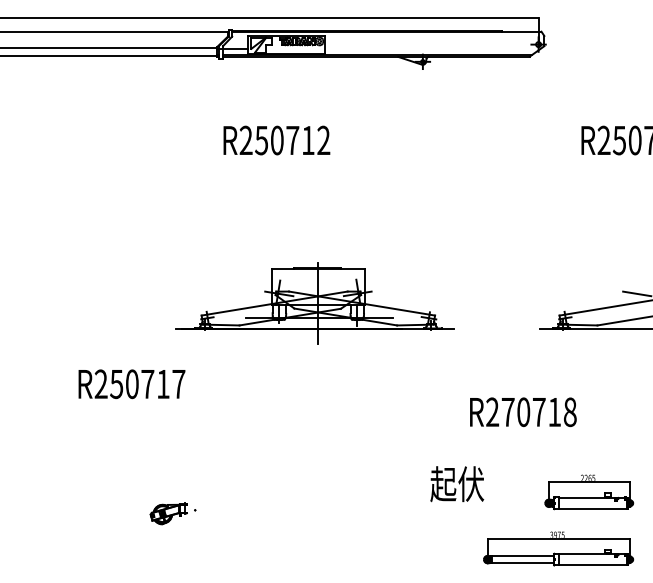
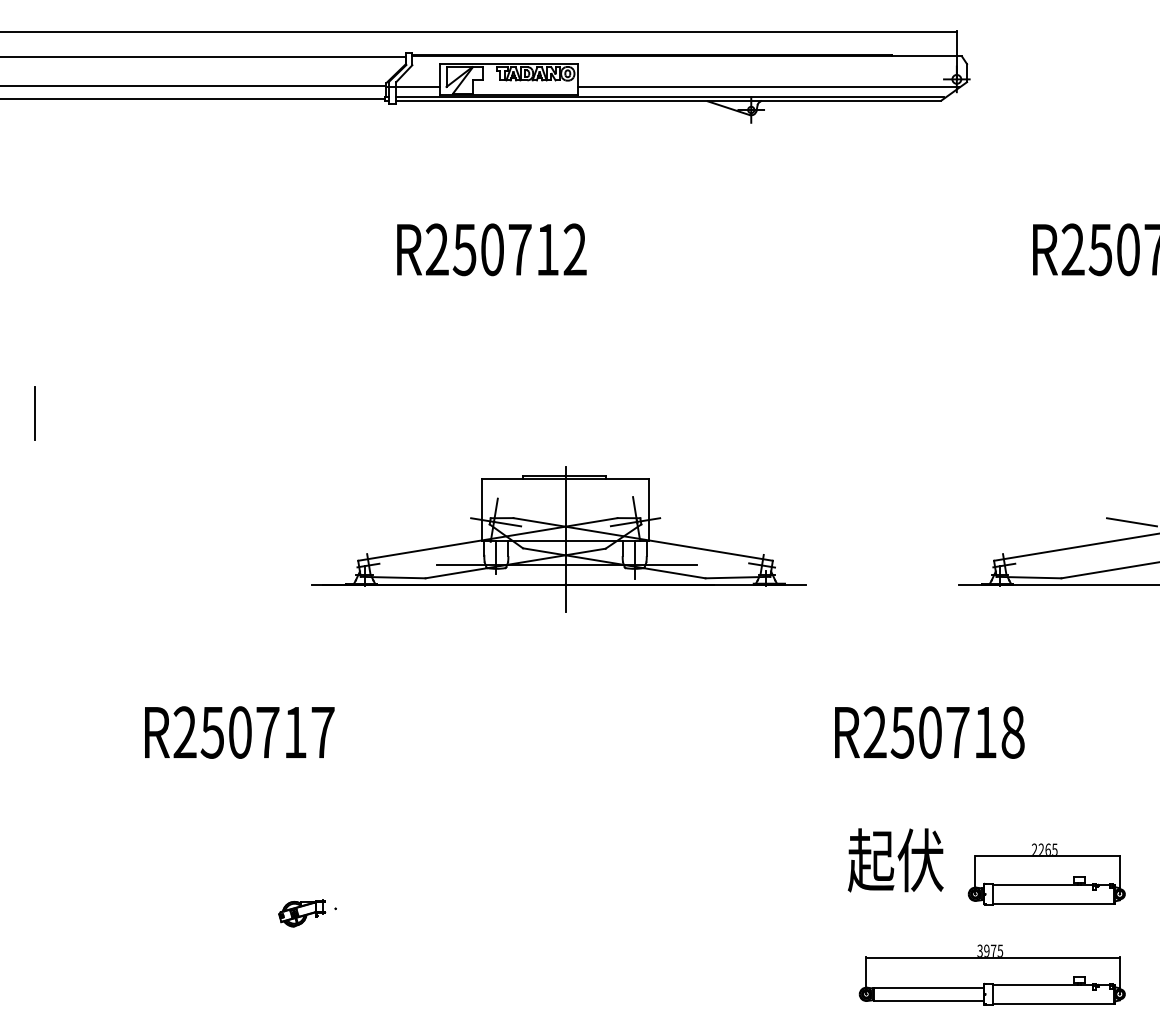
line: (432, 49) -> (768, 88), added
line: (19, 232) -> (34, 413), added
text: (131, 384) -> (238, 732), moved
text: (507, 412) -> (901, 732), R270718 -> R250718
text: (457, 484) -> (896, 860), moved
part: (173, 514) -> (308, 914), size x0.71

